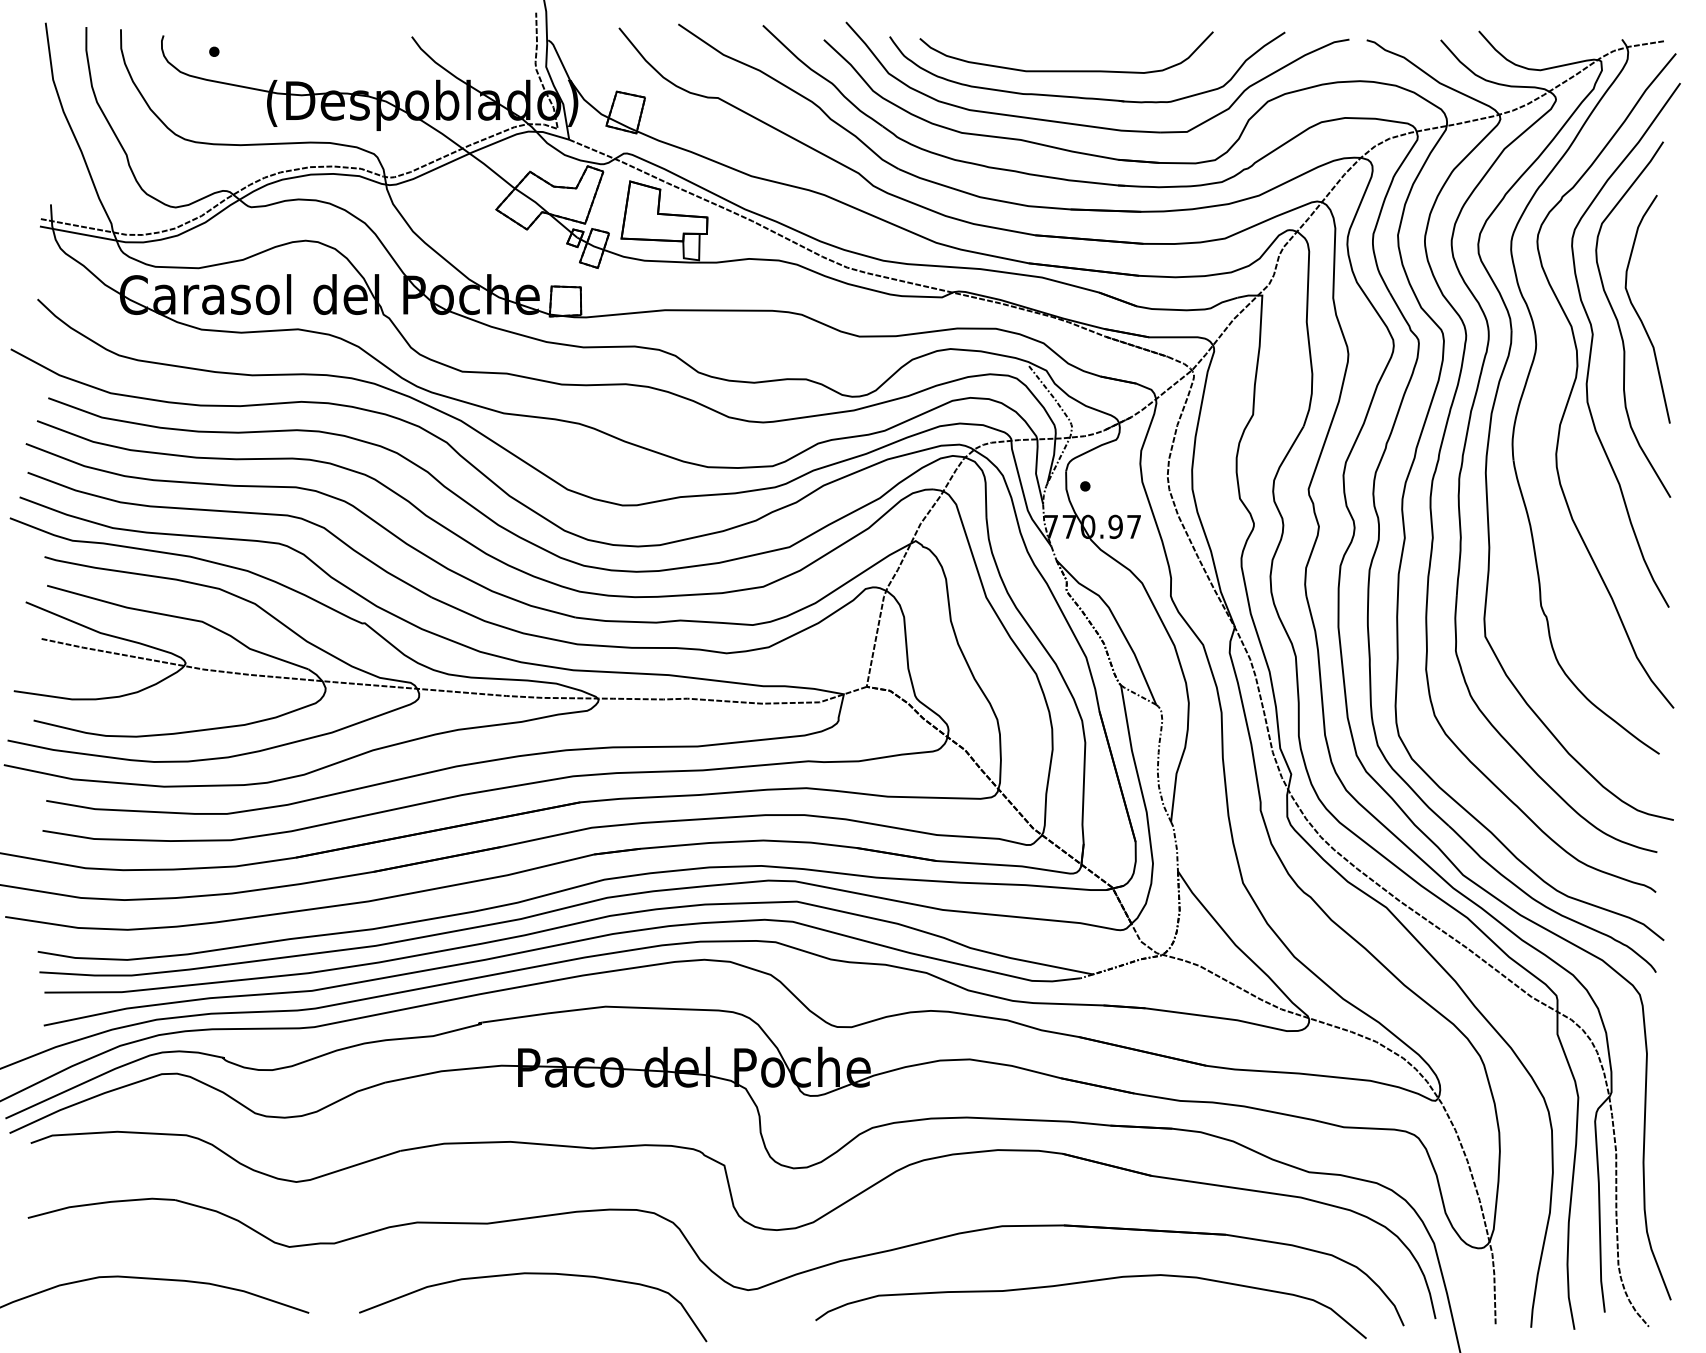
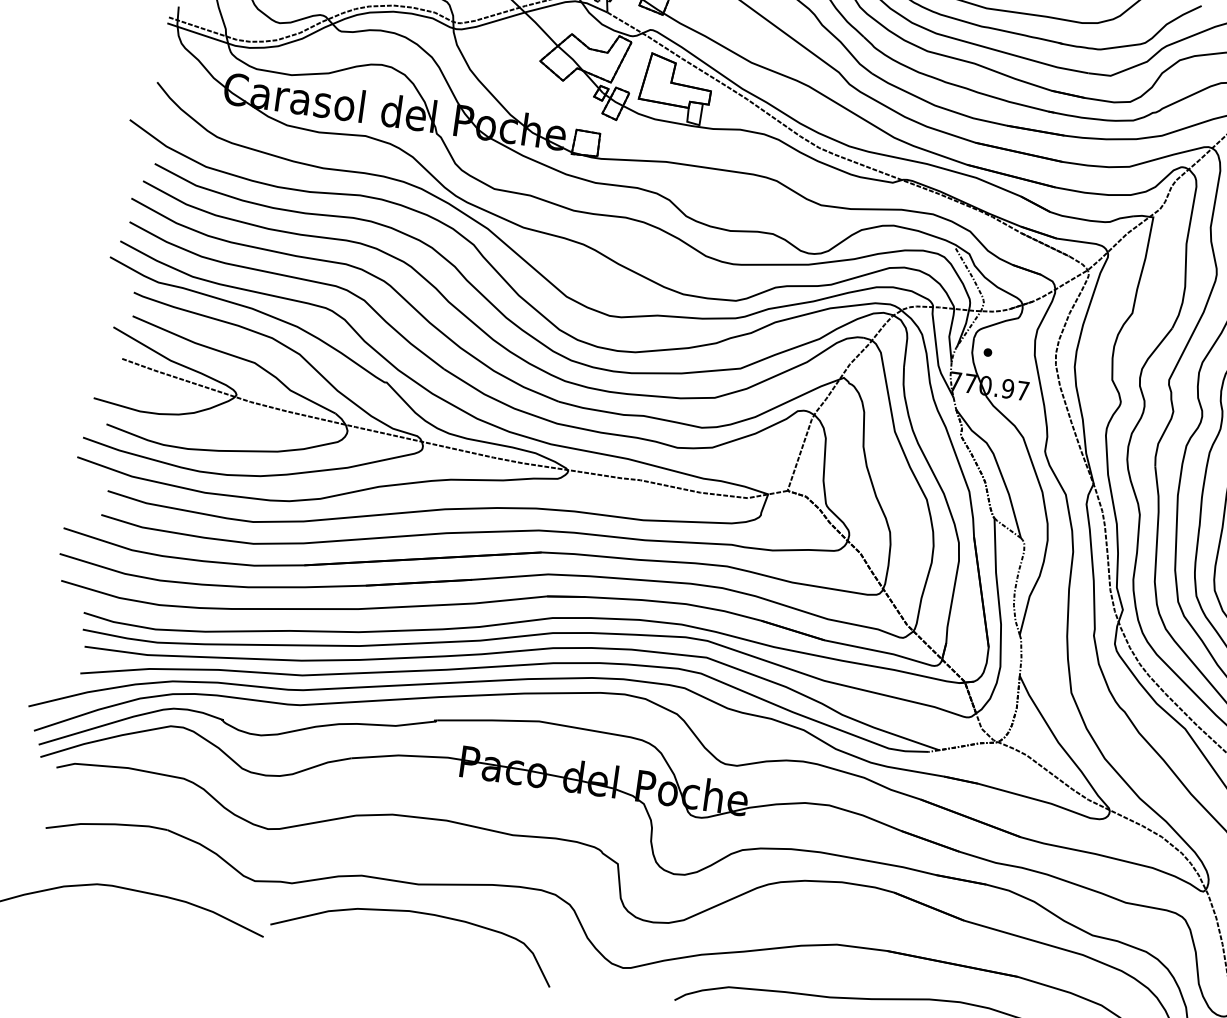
curve: (533, 1274) -> (416, 913), moved

